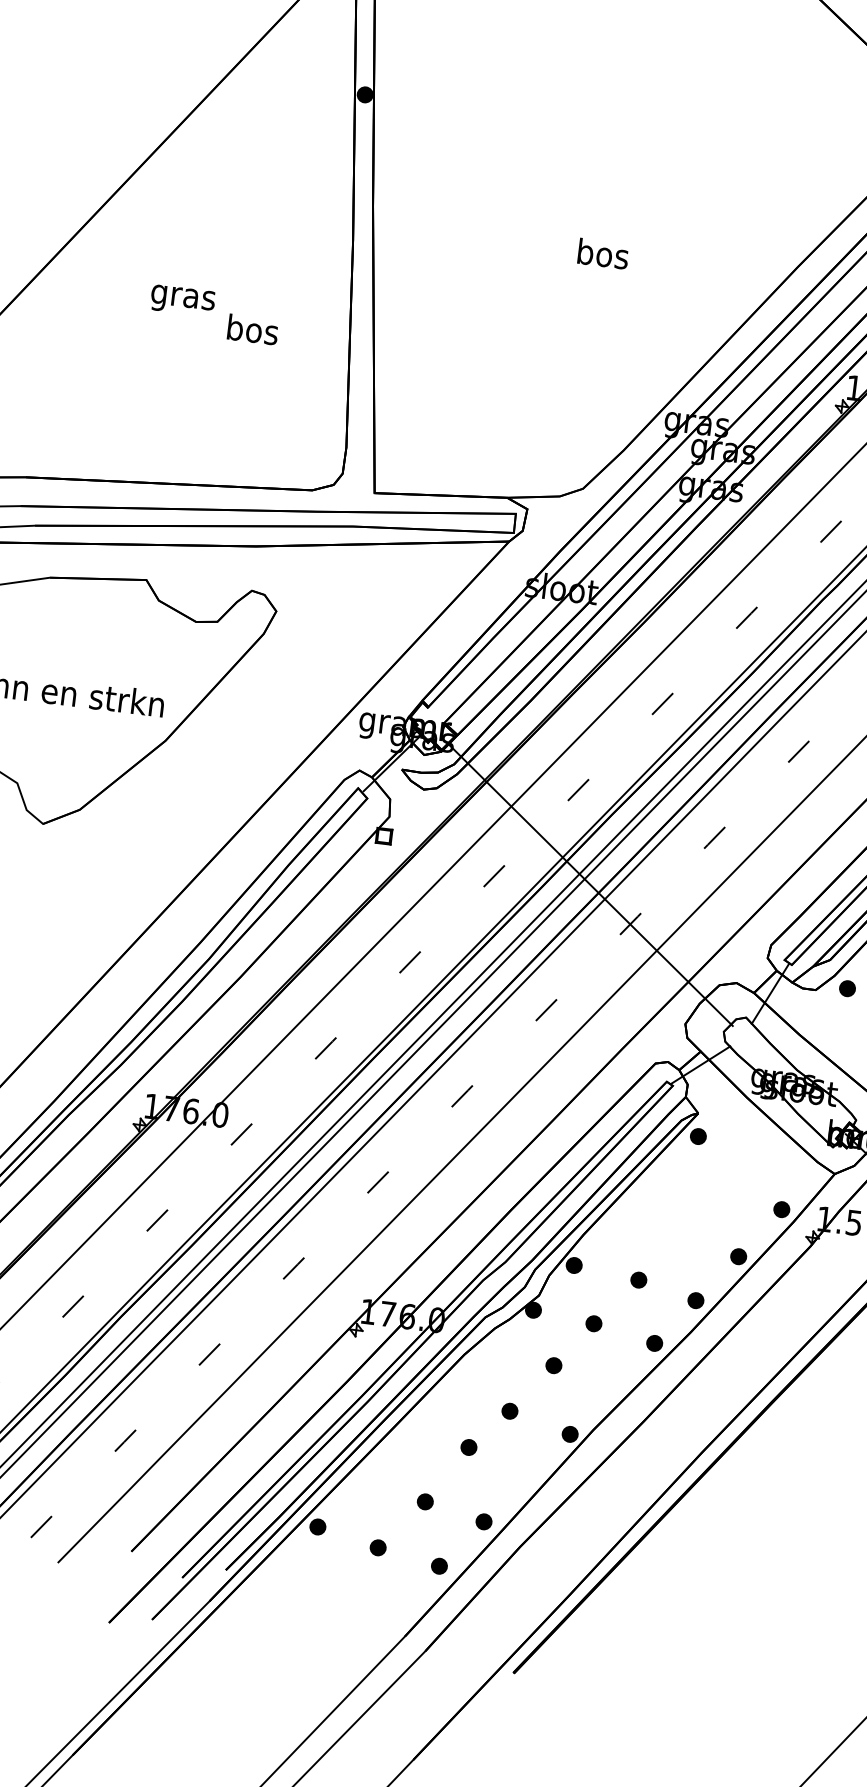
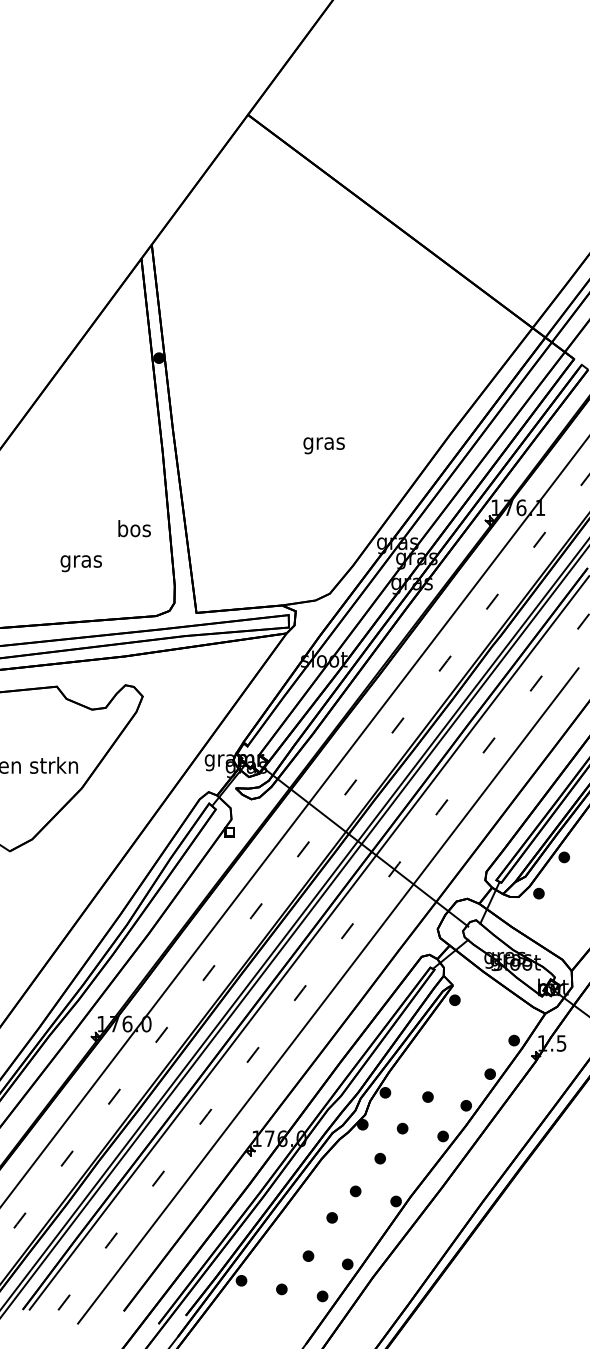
text: (601, 256) -> (323, 443), bos -> gras
text: (181, 300) -> (80, 563), moved
text: (252, 329) -> (134, 528), moved

